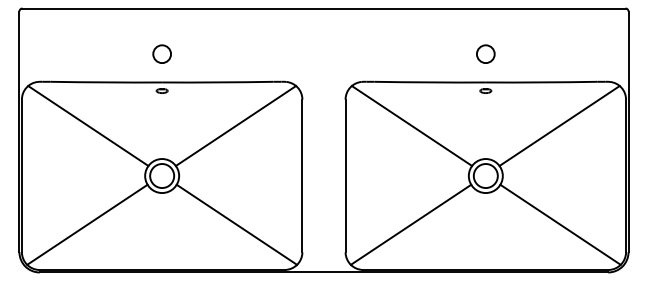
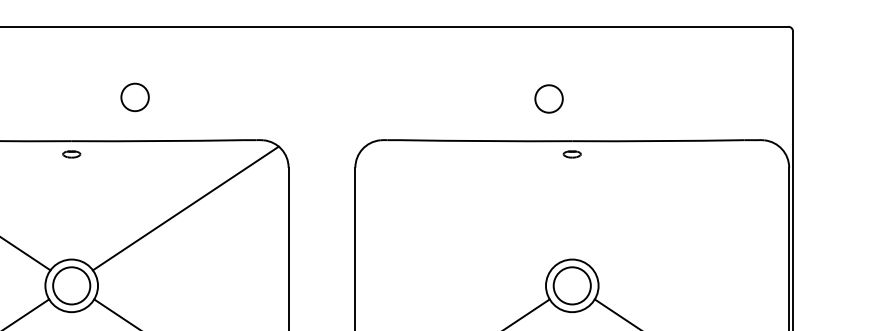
circle: (161, 53) -> (134, 96), moved
circle: (485, 53) -> (548, 97), moved
line: (411, 125) -> (457, 207), removed
line: (559, 125) -> (686, 207), removed

